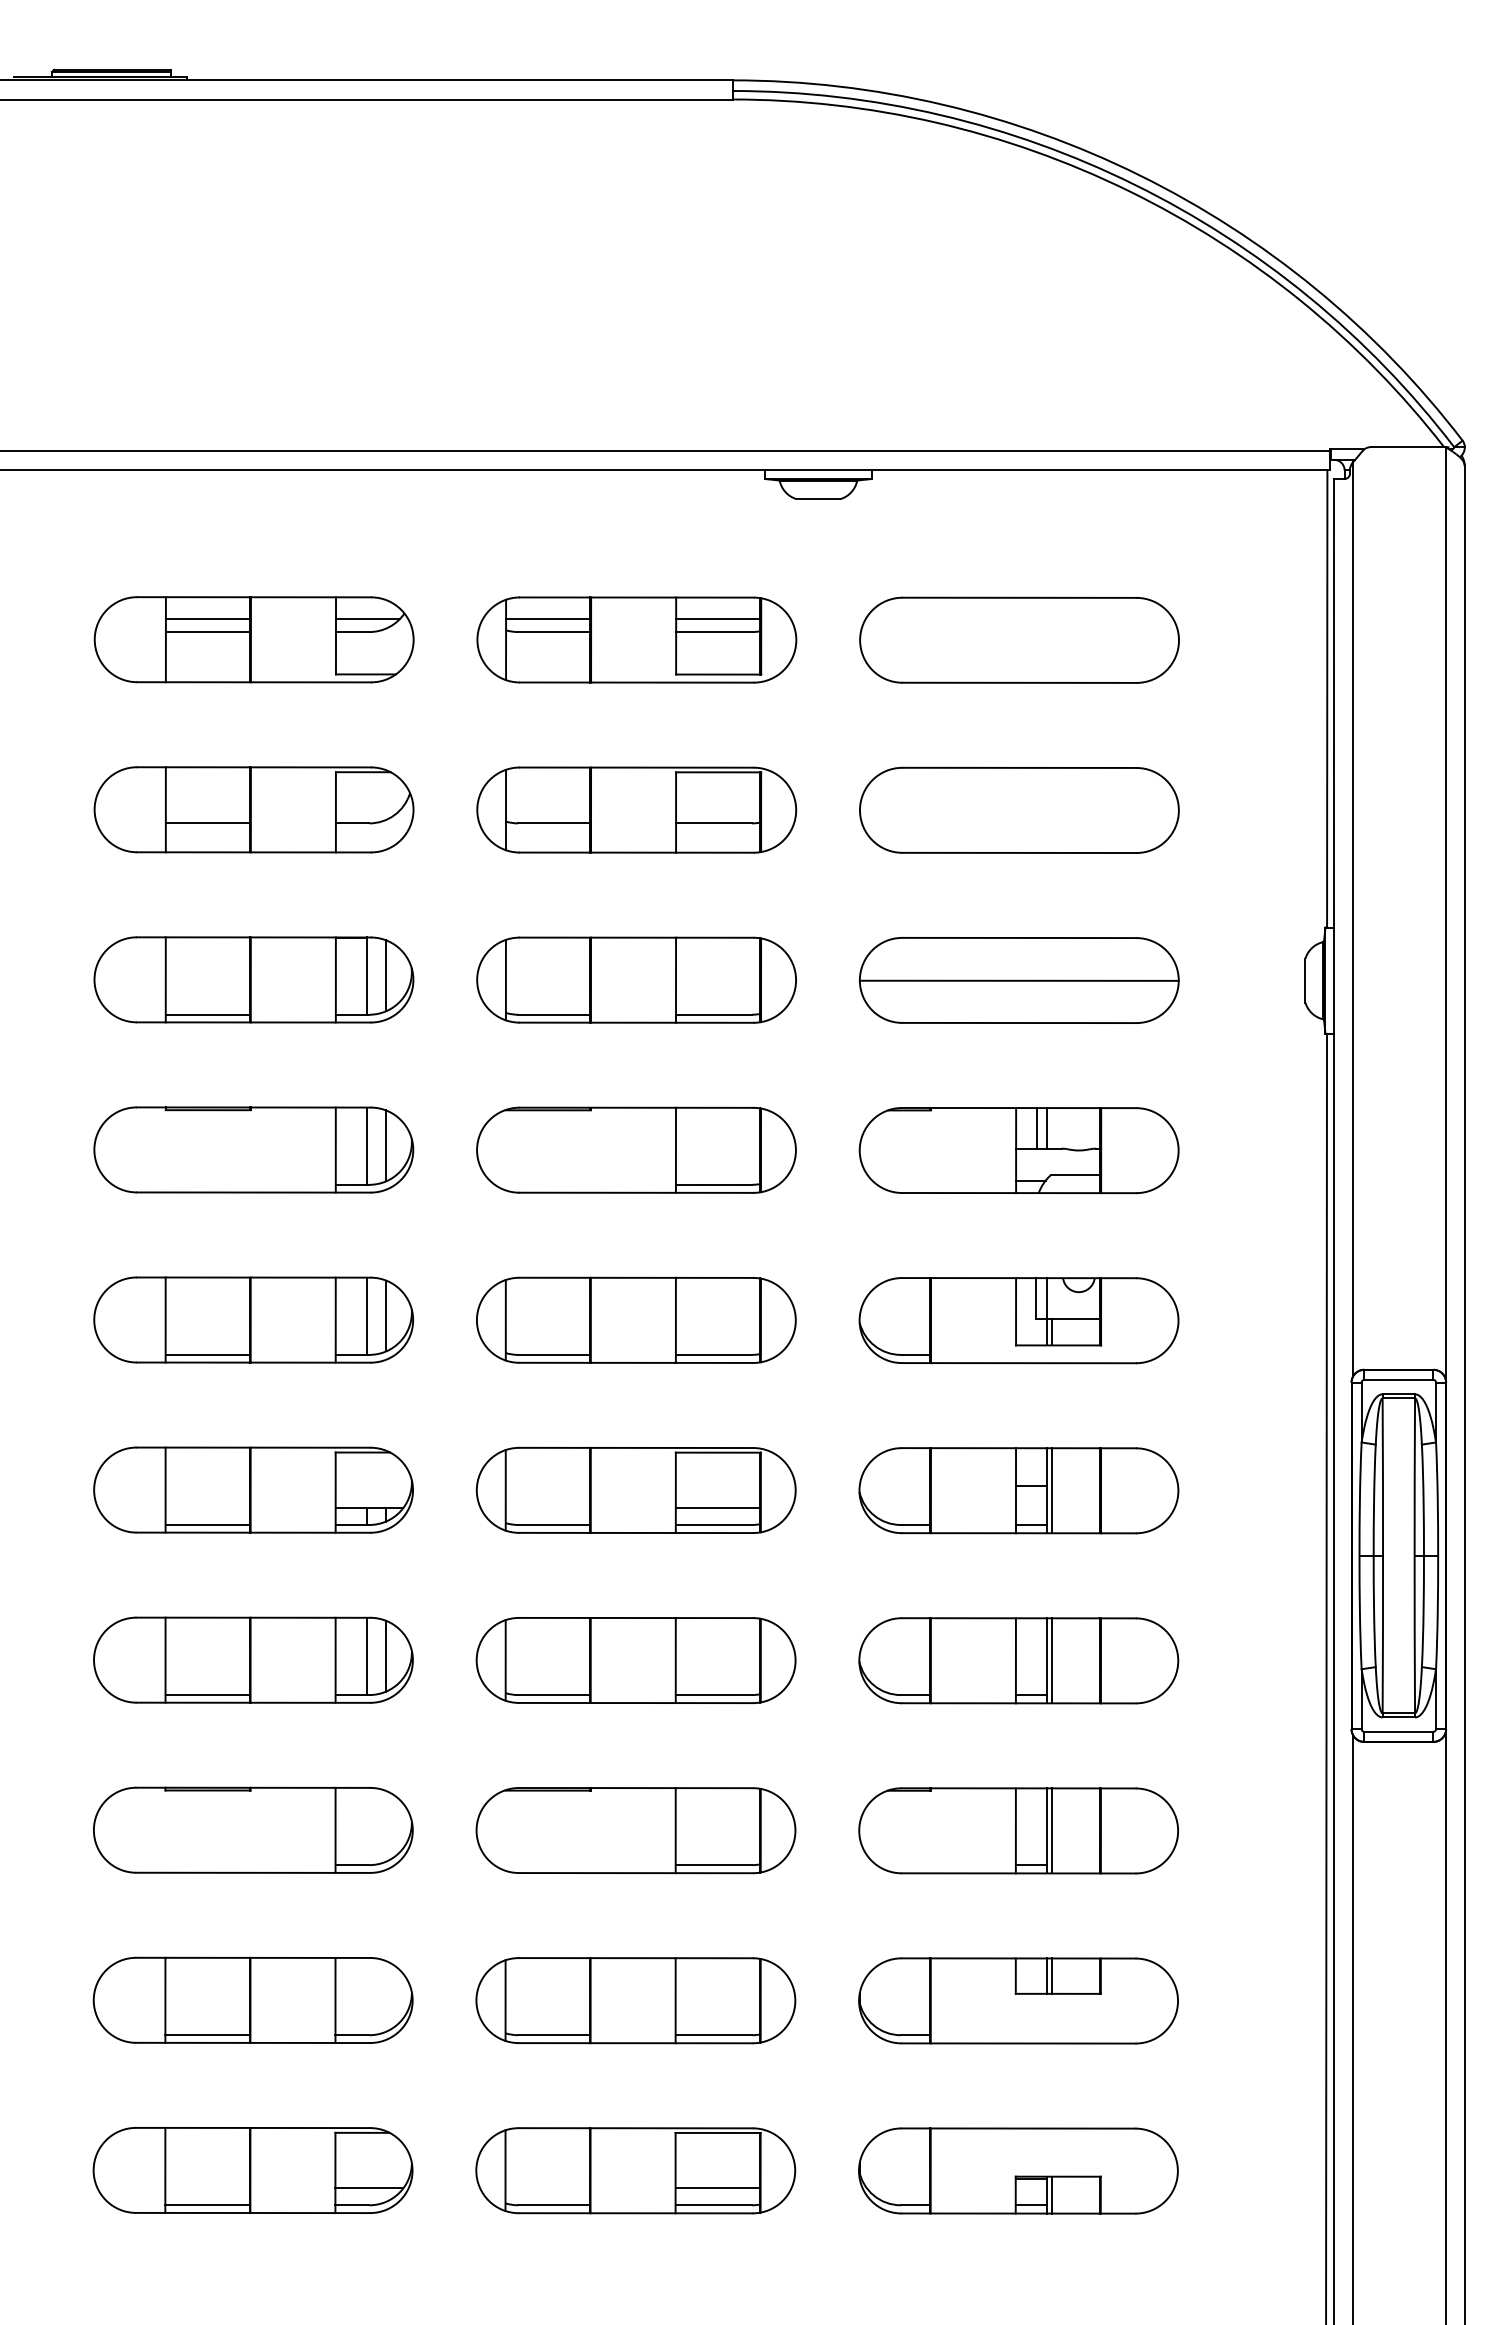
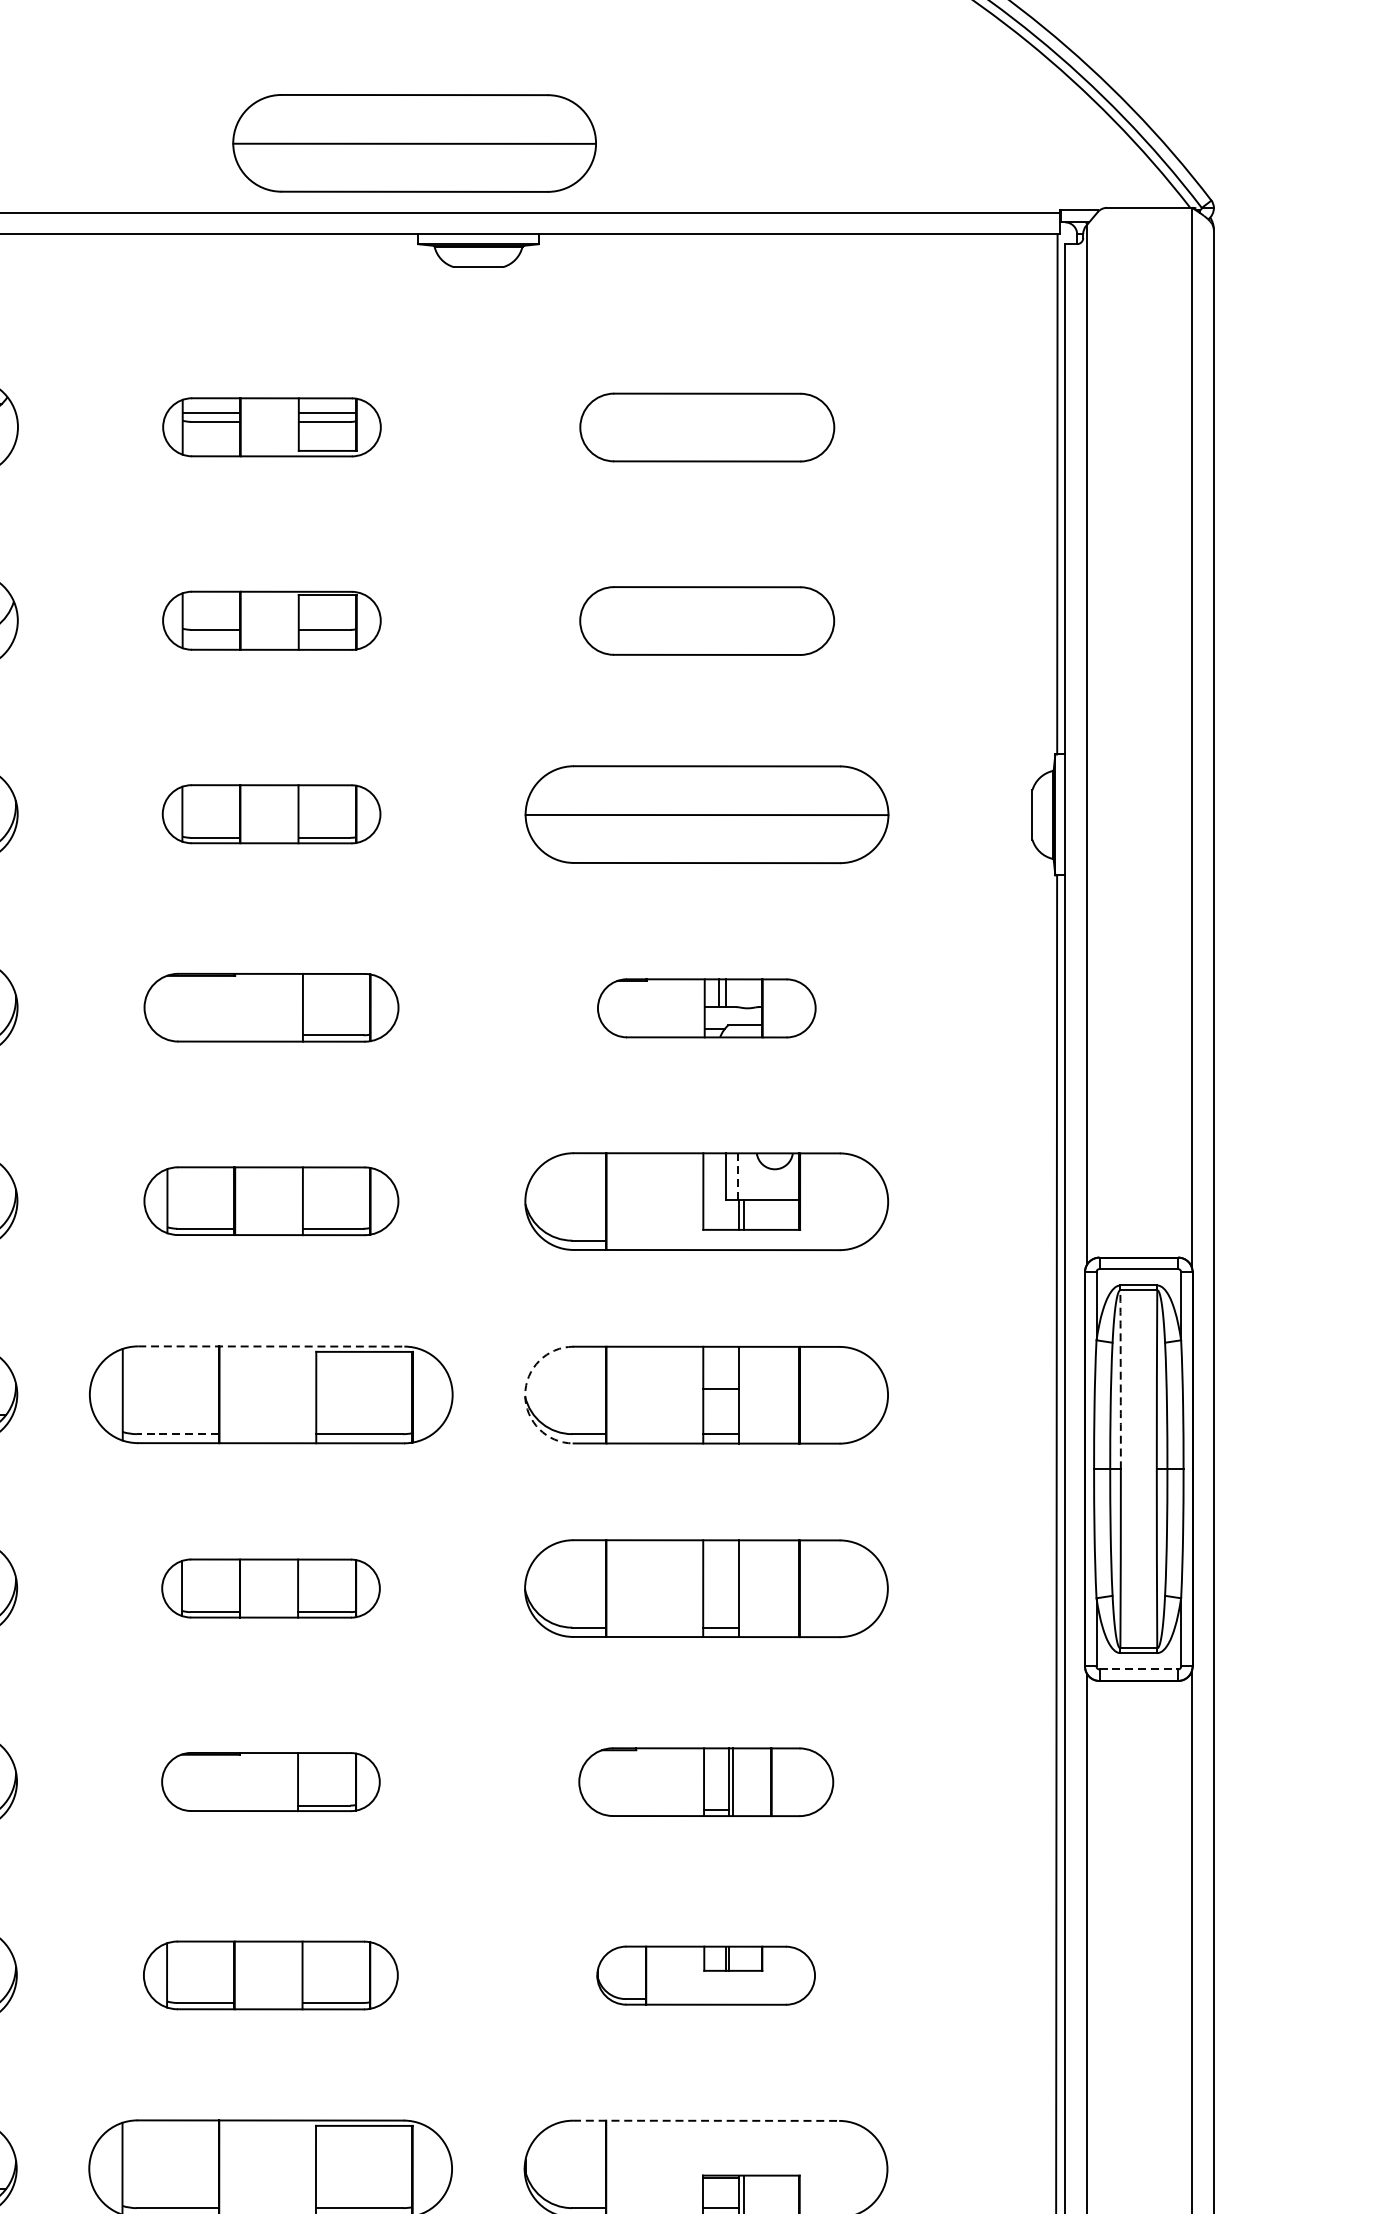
part: (761, 390) -> (413, 143), added
part: (636, 639) -> (271, 426), size x0.6
part: (1019, 639) -> (707, 426), size x0.7
part: (636, 809) -> (271, 620), size x0.6
part: (1019, 809) -> (707, 620), size x0.7
part: (636, 979) -> (271, 813), size x0.6
part: (636, 1149) -> (271, 1006), size x0.7
part: (1018, 1150) -> (706, 1008), size x0.6
line: (1046, 1298) -> (737, 1176), solid -> dashed
part: (636, 1319) -> (271, 1200), size x0.7
line: (636, 1447) -> (271, 1346), solid -> dashed
arc: (1382, 1477) -> (1120, 1380), solid -> dashed
arc: (859, 1490) -> (525, 1394), solid -> dashed
line: (1052, 1490) -> (744, 1394), removed
line: (717, 1507) -> (363, 1414), removed
line: (554, 1524) -> (178, 1433), solid -> dashed
part: (635, 1660) -> (270, 1588), size x0.6
line: (1052, 1660) -> (744, 1588), removed
line: (1398, 1731) -> (1138, 1669), solid -> dashed
part: (635, 1830) -> (270, 1781), size x0.6
part: (1018, 1830) -> (706, 1781), size x0.7
part: (635, 2000) -> (270, 1975), size x0.7
part: (1018, 2000) -> (706, 1975), size x0.6
line: (1018, 2128) -> (706, 2120), solid -> dashed
line: (717, 2188) -> (363, 2189), removed

